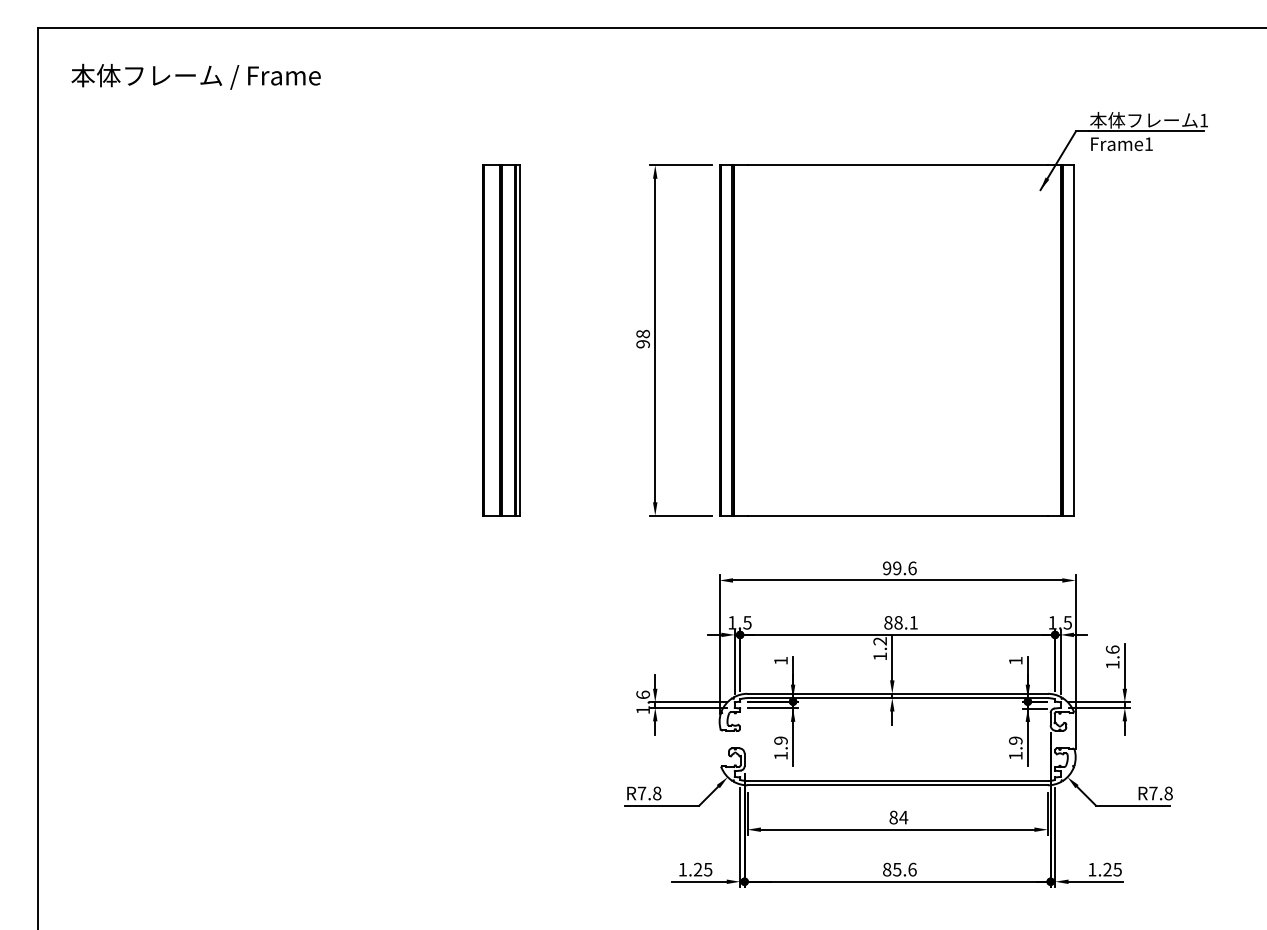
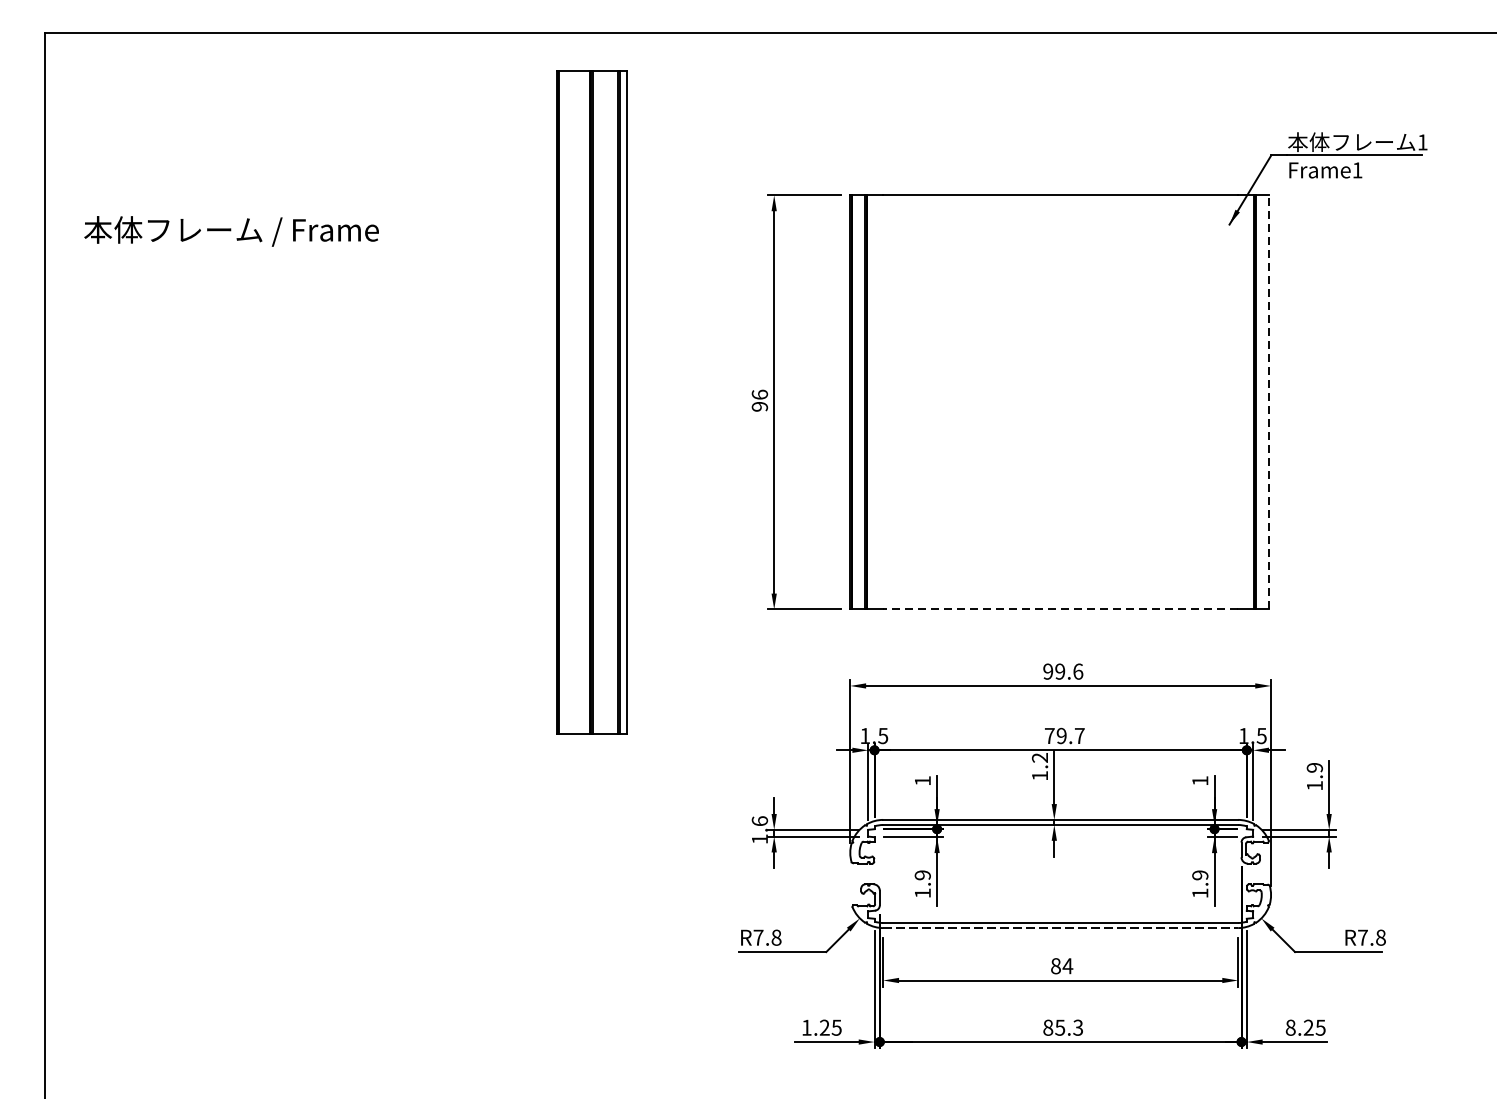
text: (195, 76) -> (230, 231), moved
text: (642, 333) -> (759, 394), 98 -> 96
part: (501, 340) -> (592, 402), size x1.6
line: (1073, 340) -> (1268, 402), solid -> dashed
line: (897, 515) -> (1060, 609), solid -> dashed
text: (900, 622) -> (1064, 735), 88.1 -> 79.7
text: (1112, 649) -> (1314, 767), 1.6 -> 1.9
line: (898, 785) -> (1061, 928), solid -> dashed
text: (912, 869) -> (1078, 1027), 85.6 -> 85.3
text: (1092, 869) -> (1290, 1027), 1.25 -> 8.25

